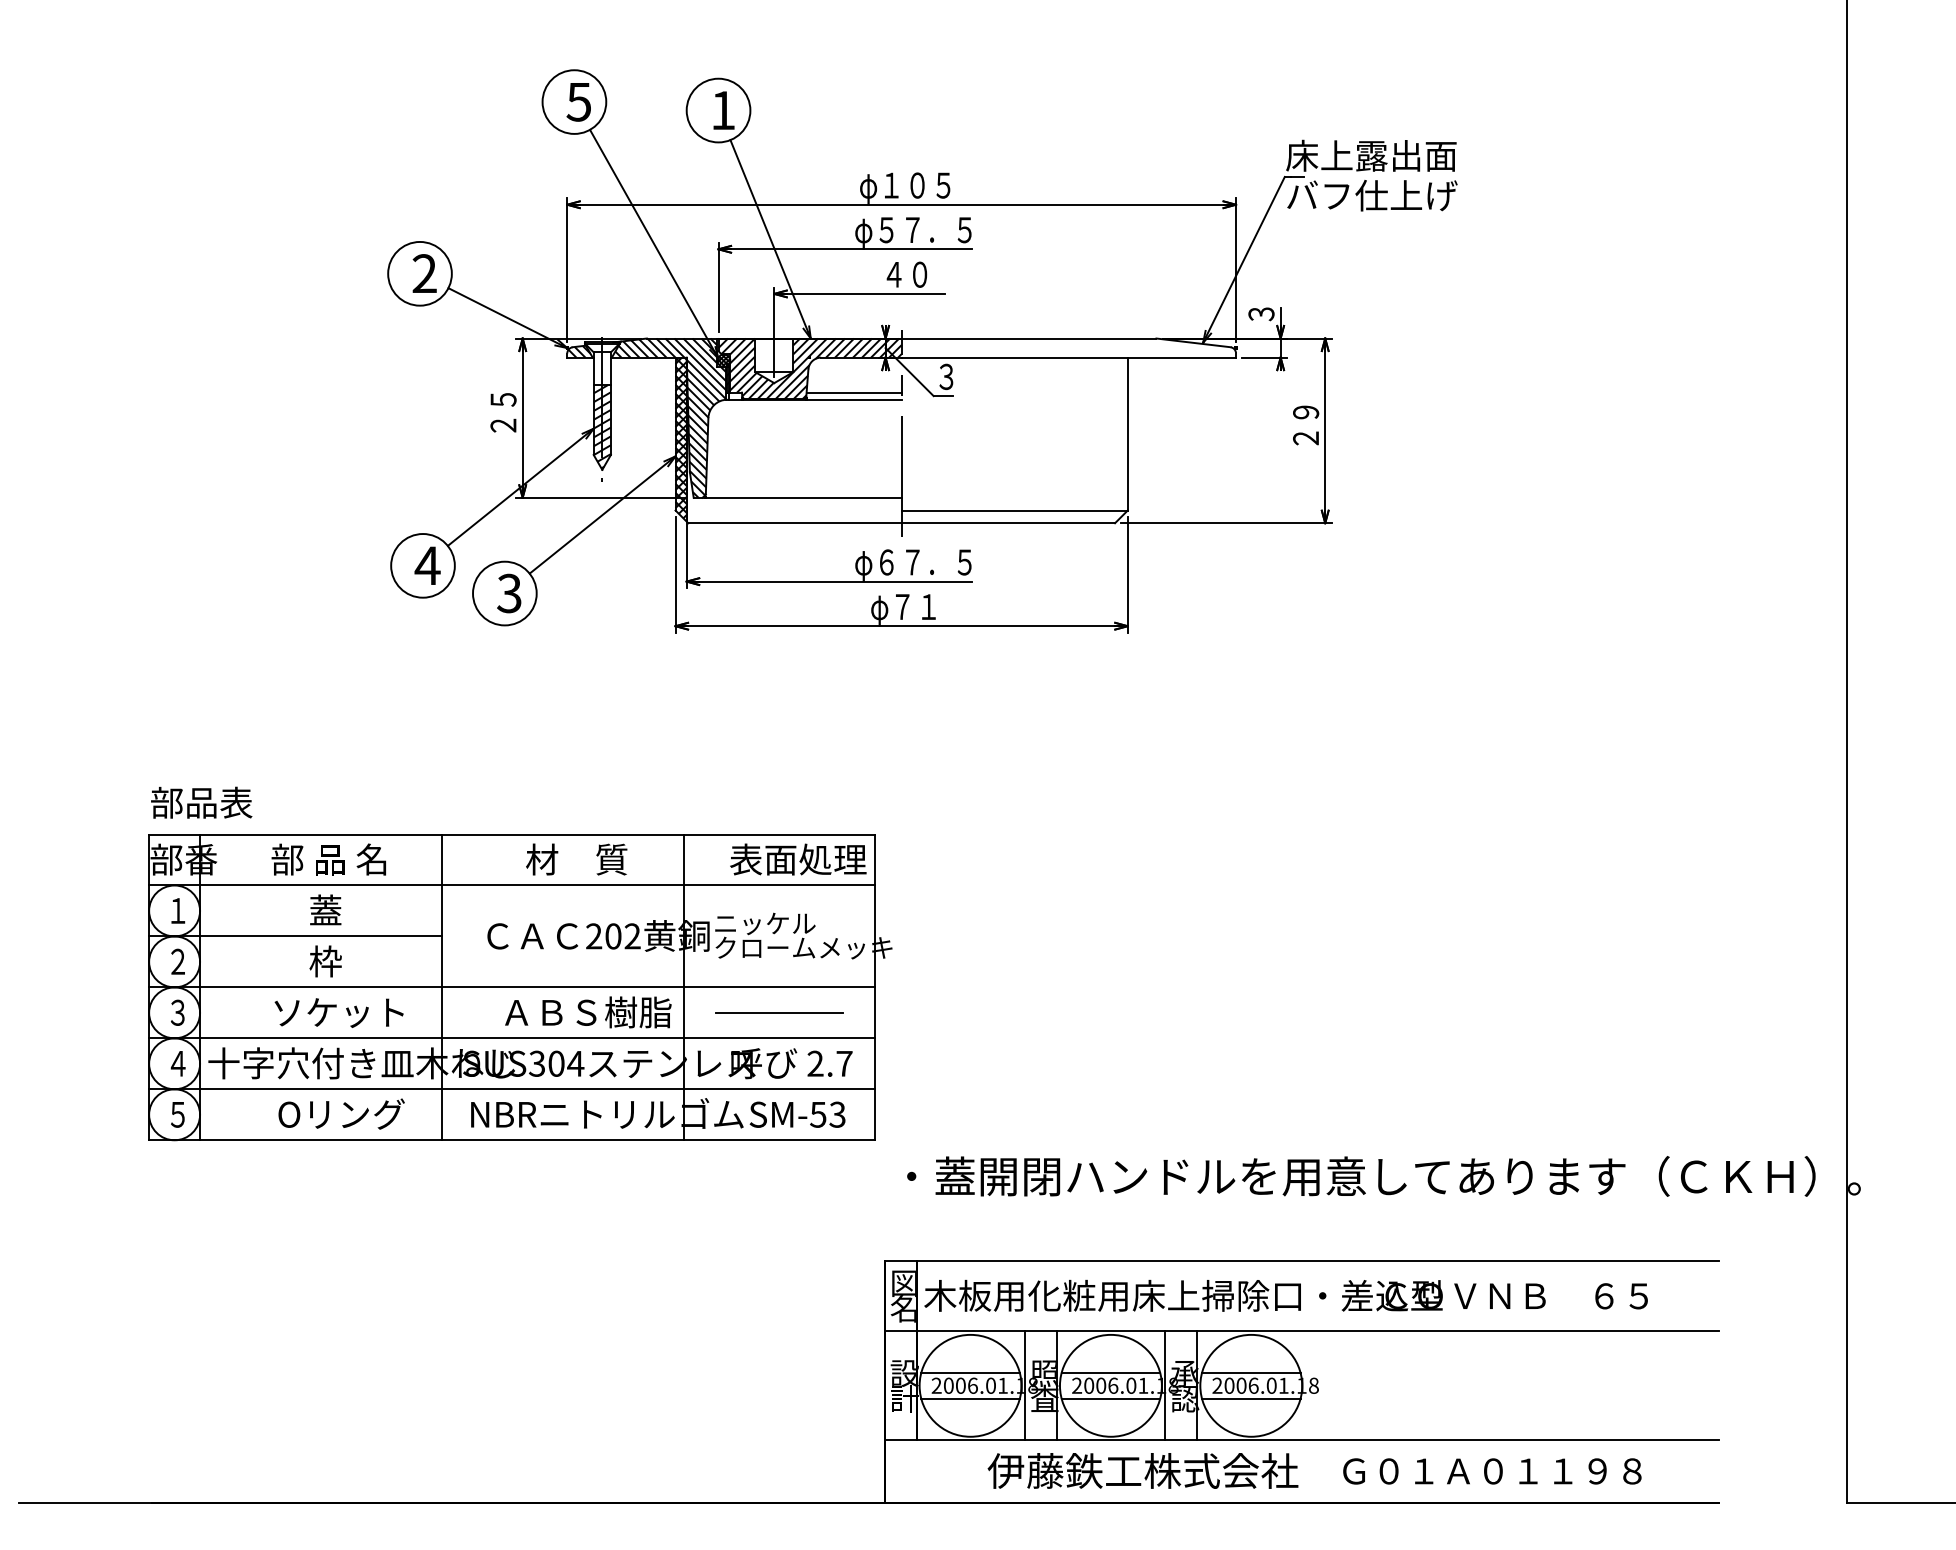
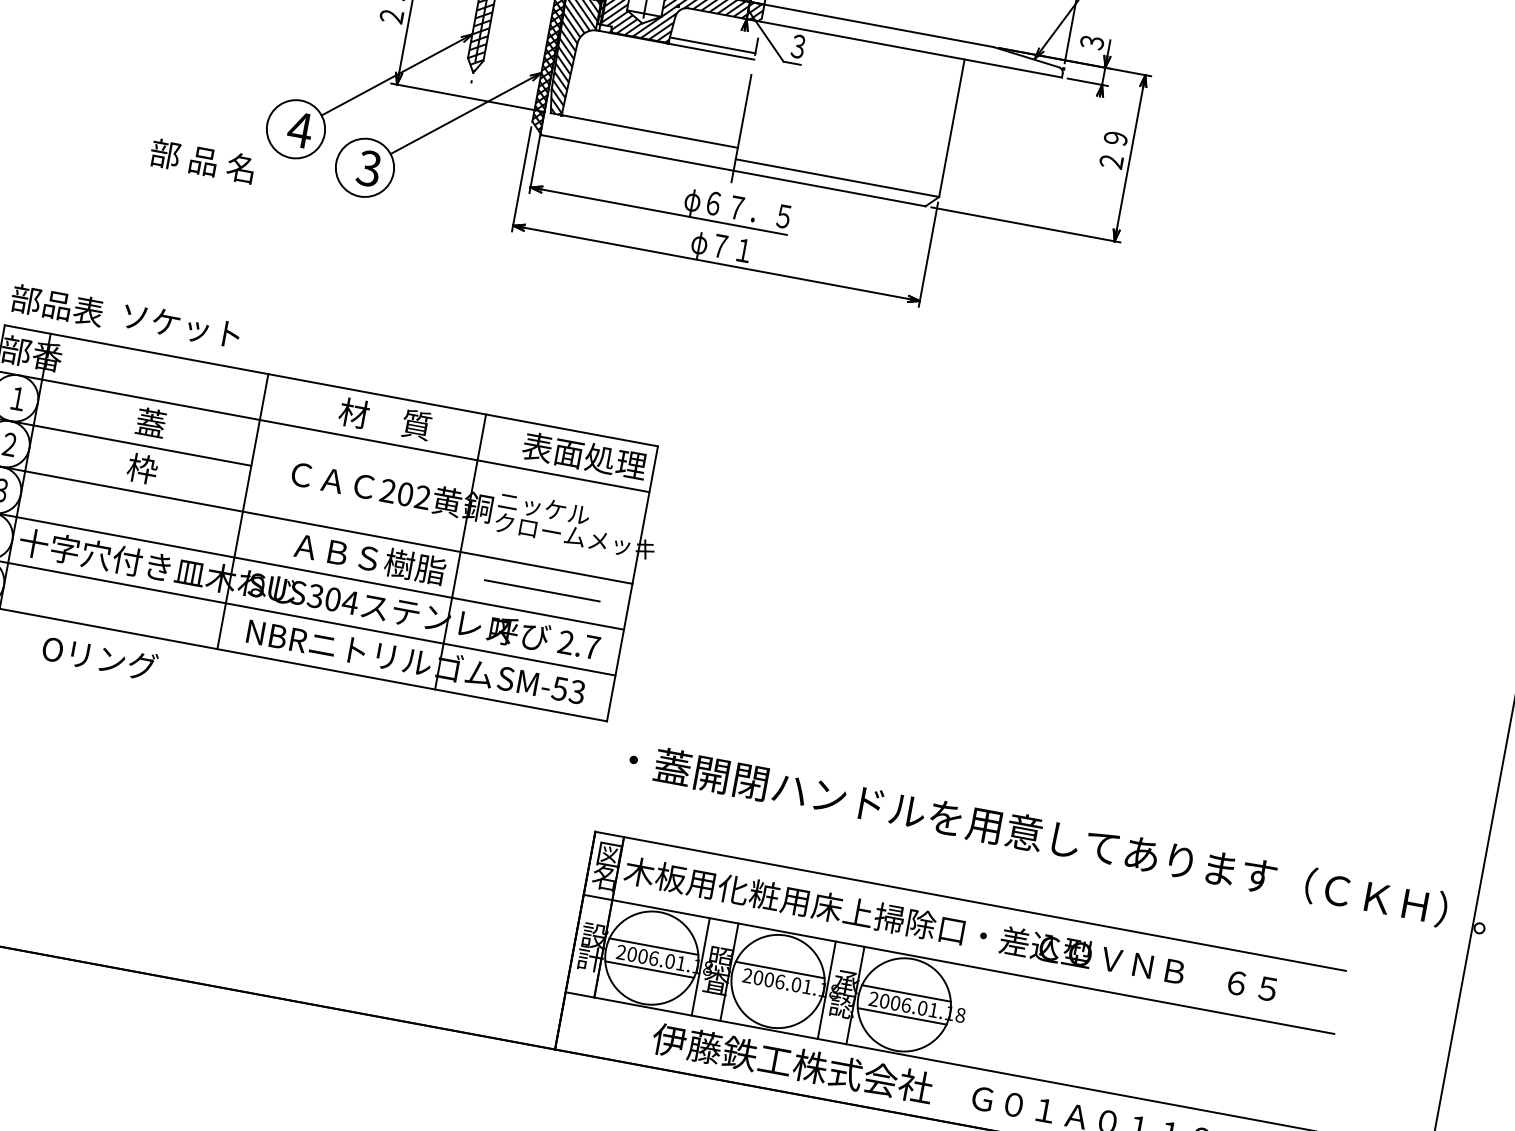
text: (328, 859) -> (202, 160), moved
text: (338, 1012) -> (181, 325), moved
text: (341, 1113) -> (99, 657), moved
line: (1110, 1398) -> (775, 992), removed

